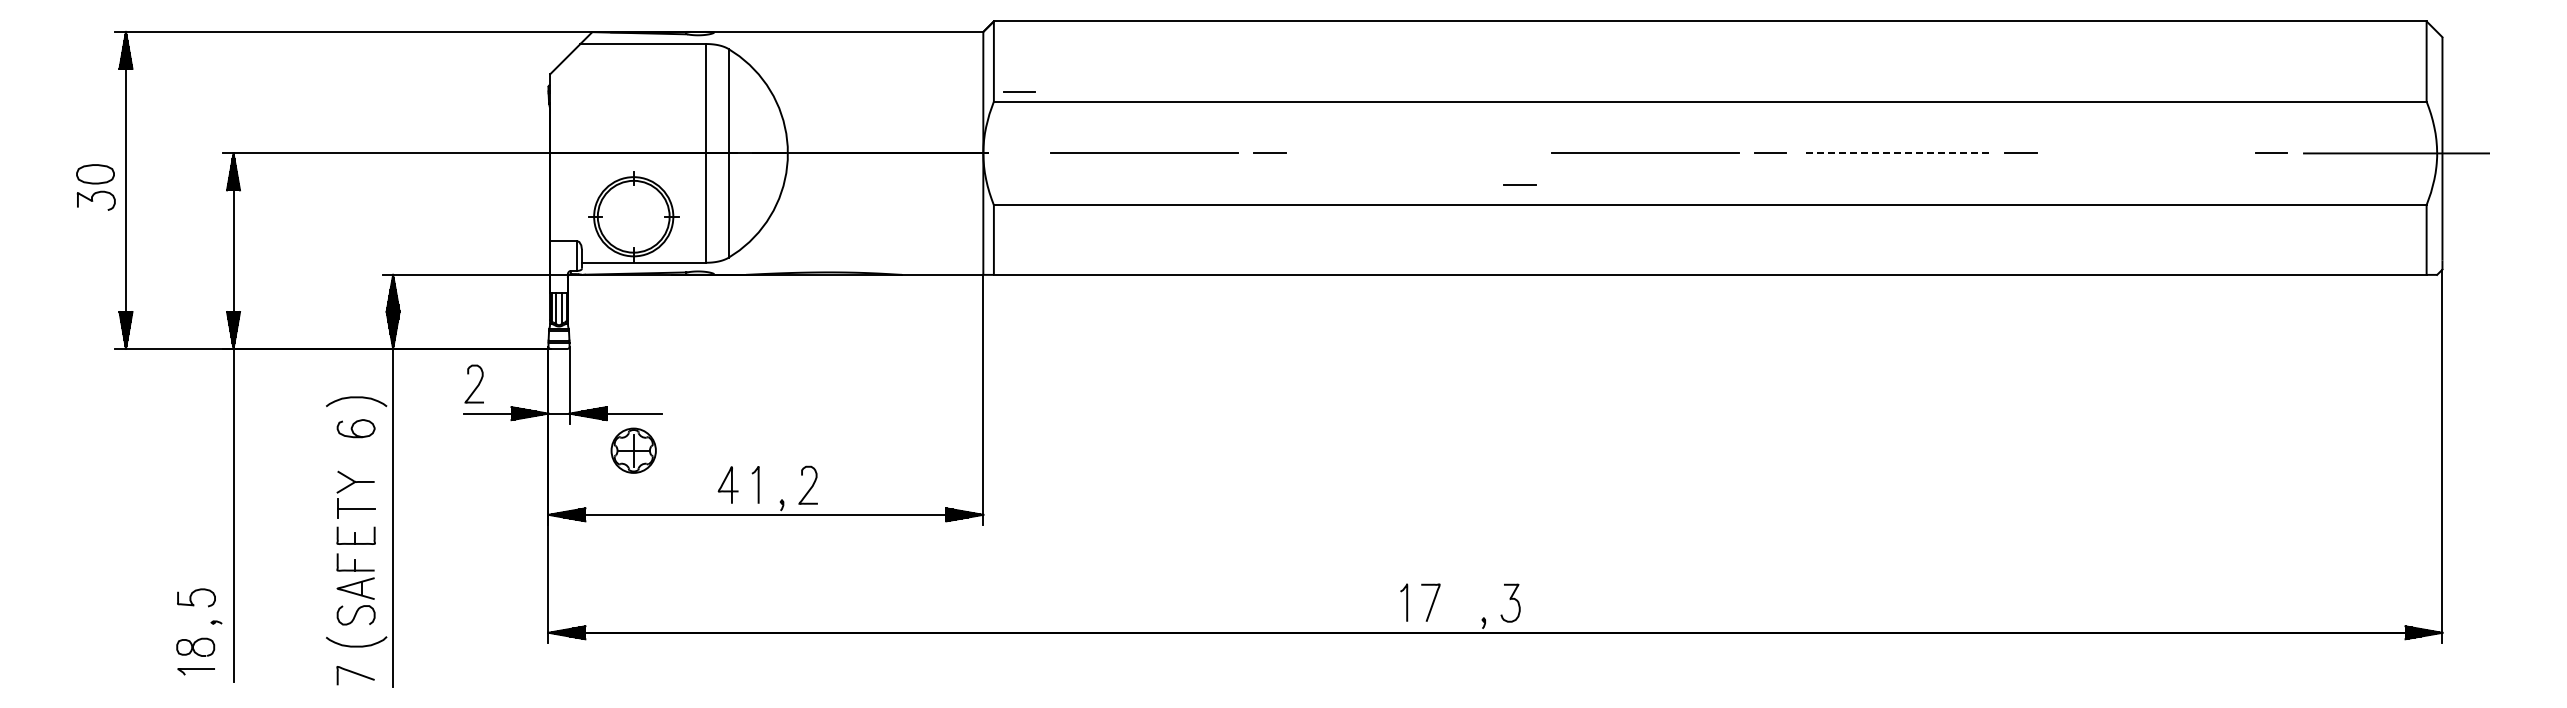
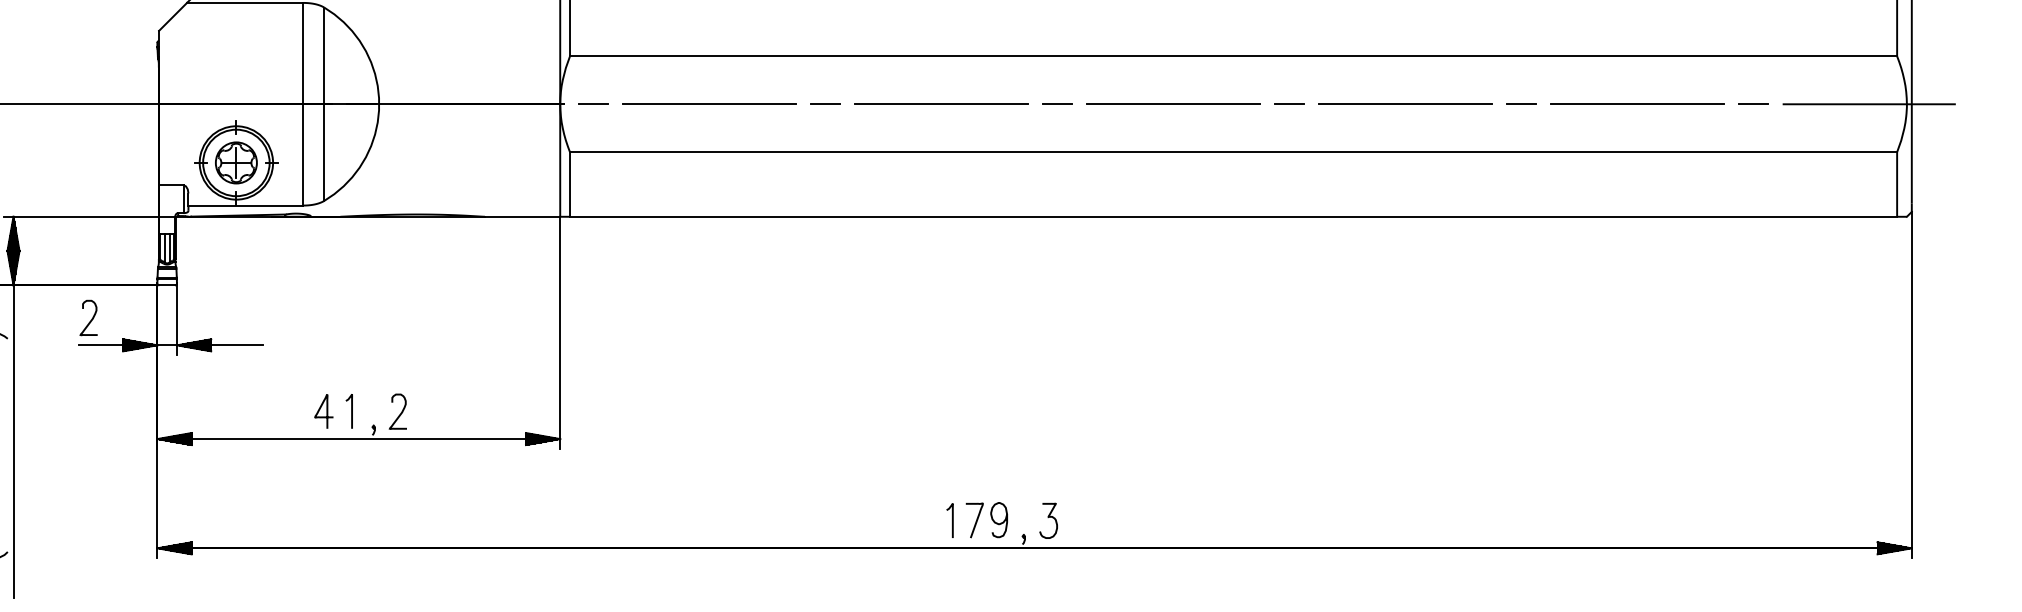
line: (1019, 91) -> (593, 103), moved
line: (1394, 153) -> (941, 104), added
line: (1895, 153) -> (1405, 104), dashed -> solid
line: (2145, 153) -> (1636, 104), added
line: (1519, 184) -> (1056, 103), moved
part: (633, 450) -> (236, 162), moved
curve: (1454, 604) -> (996, 522), added

